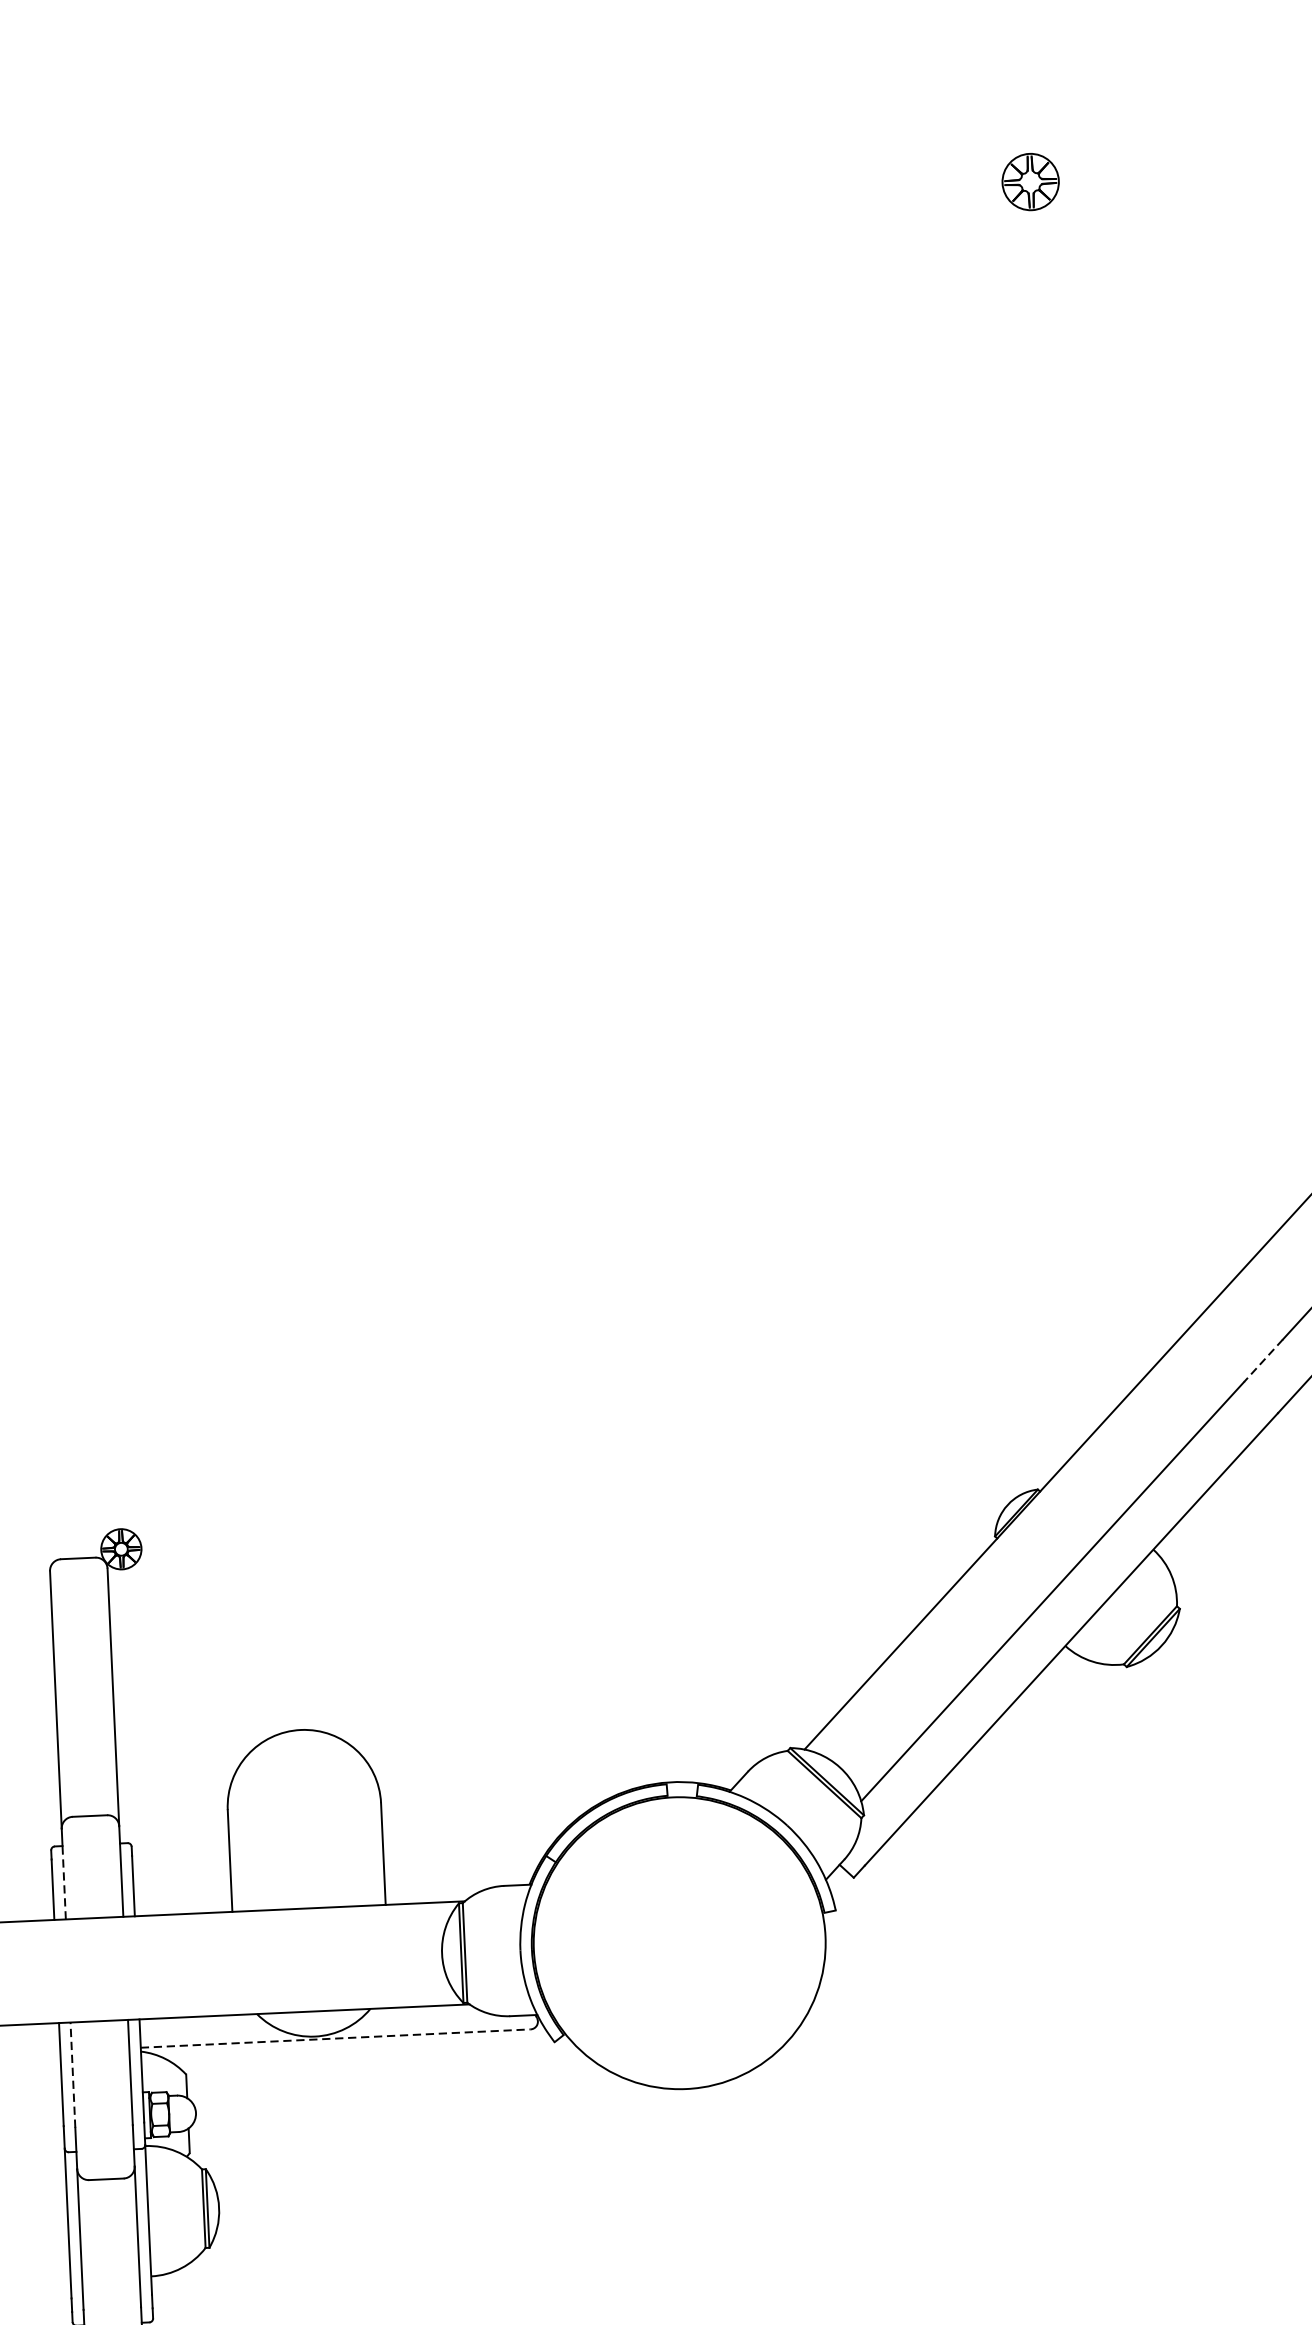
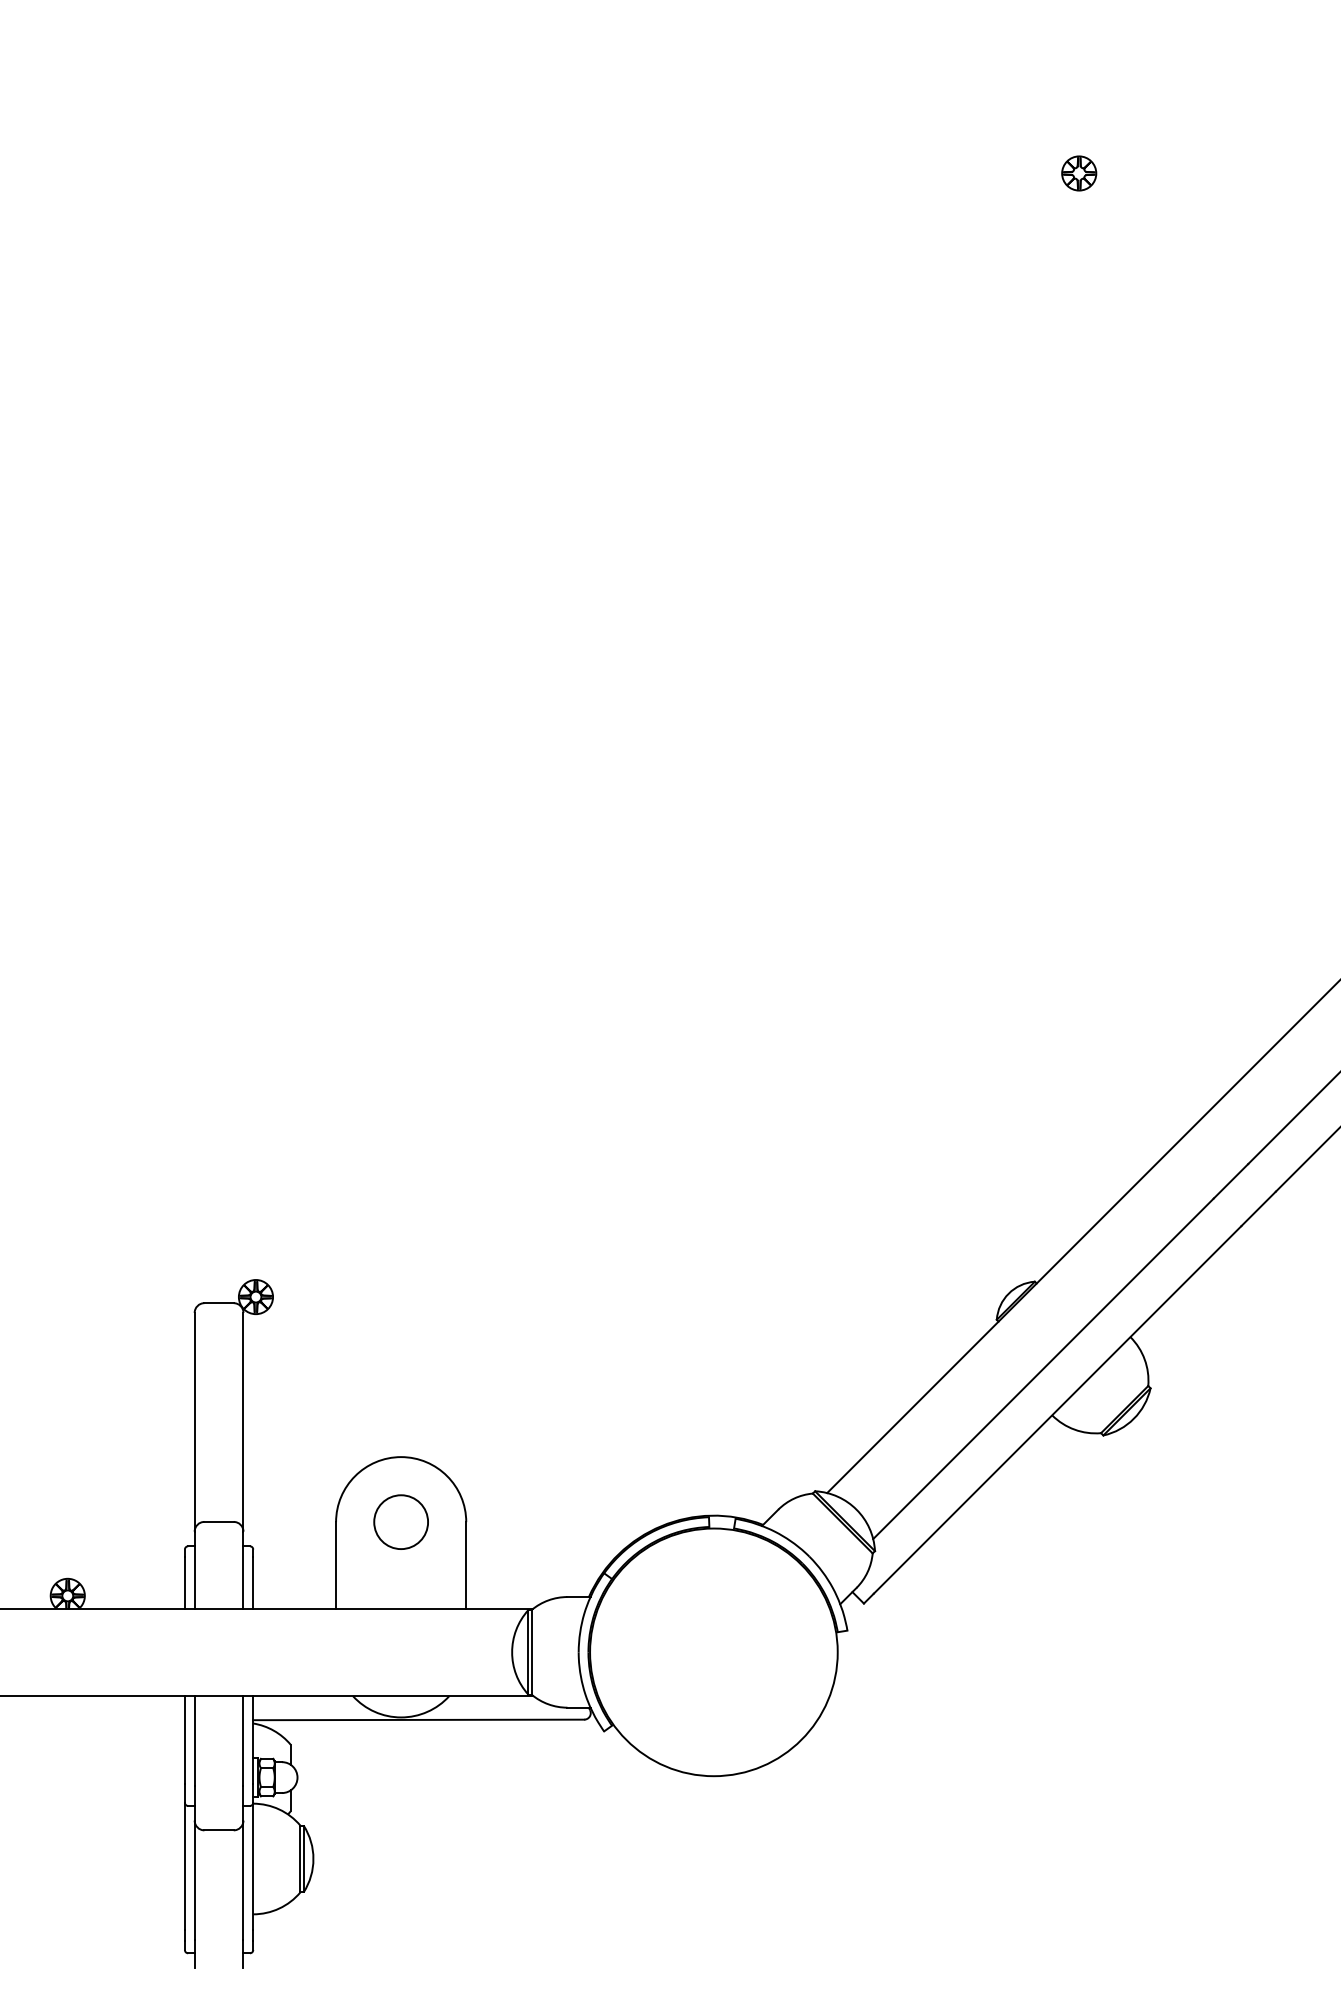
part: (1031, 182) -> (1079, 173), size x0.71
line: (1262, 1361) -> (1230, 1181), dashed -> solid
circle: (303, 1805) -> (400, 1521), added
line: (63, 1881) -> (194, 1576), dashed -> solid
line: (335, 2038) -> (418, 1719), dashed -> solid
line: (72, 2074) -> (194, 1740), dashed -> solid

